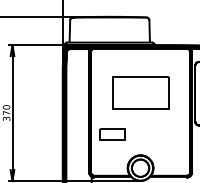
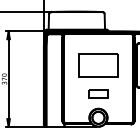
part: (112, 134) -> (98, 94), moved

